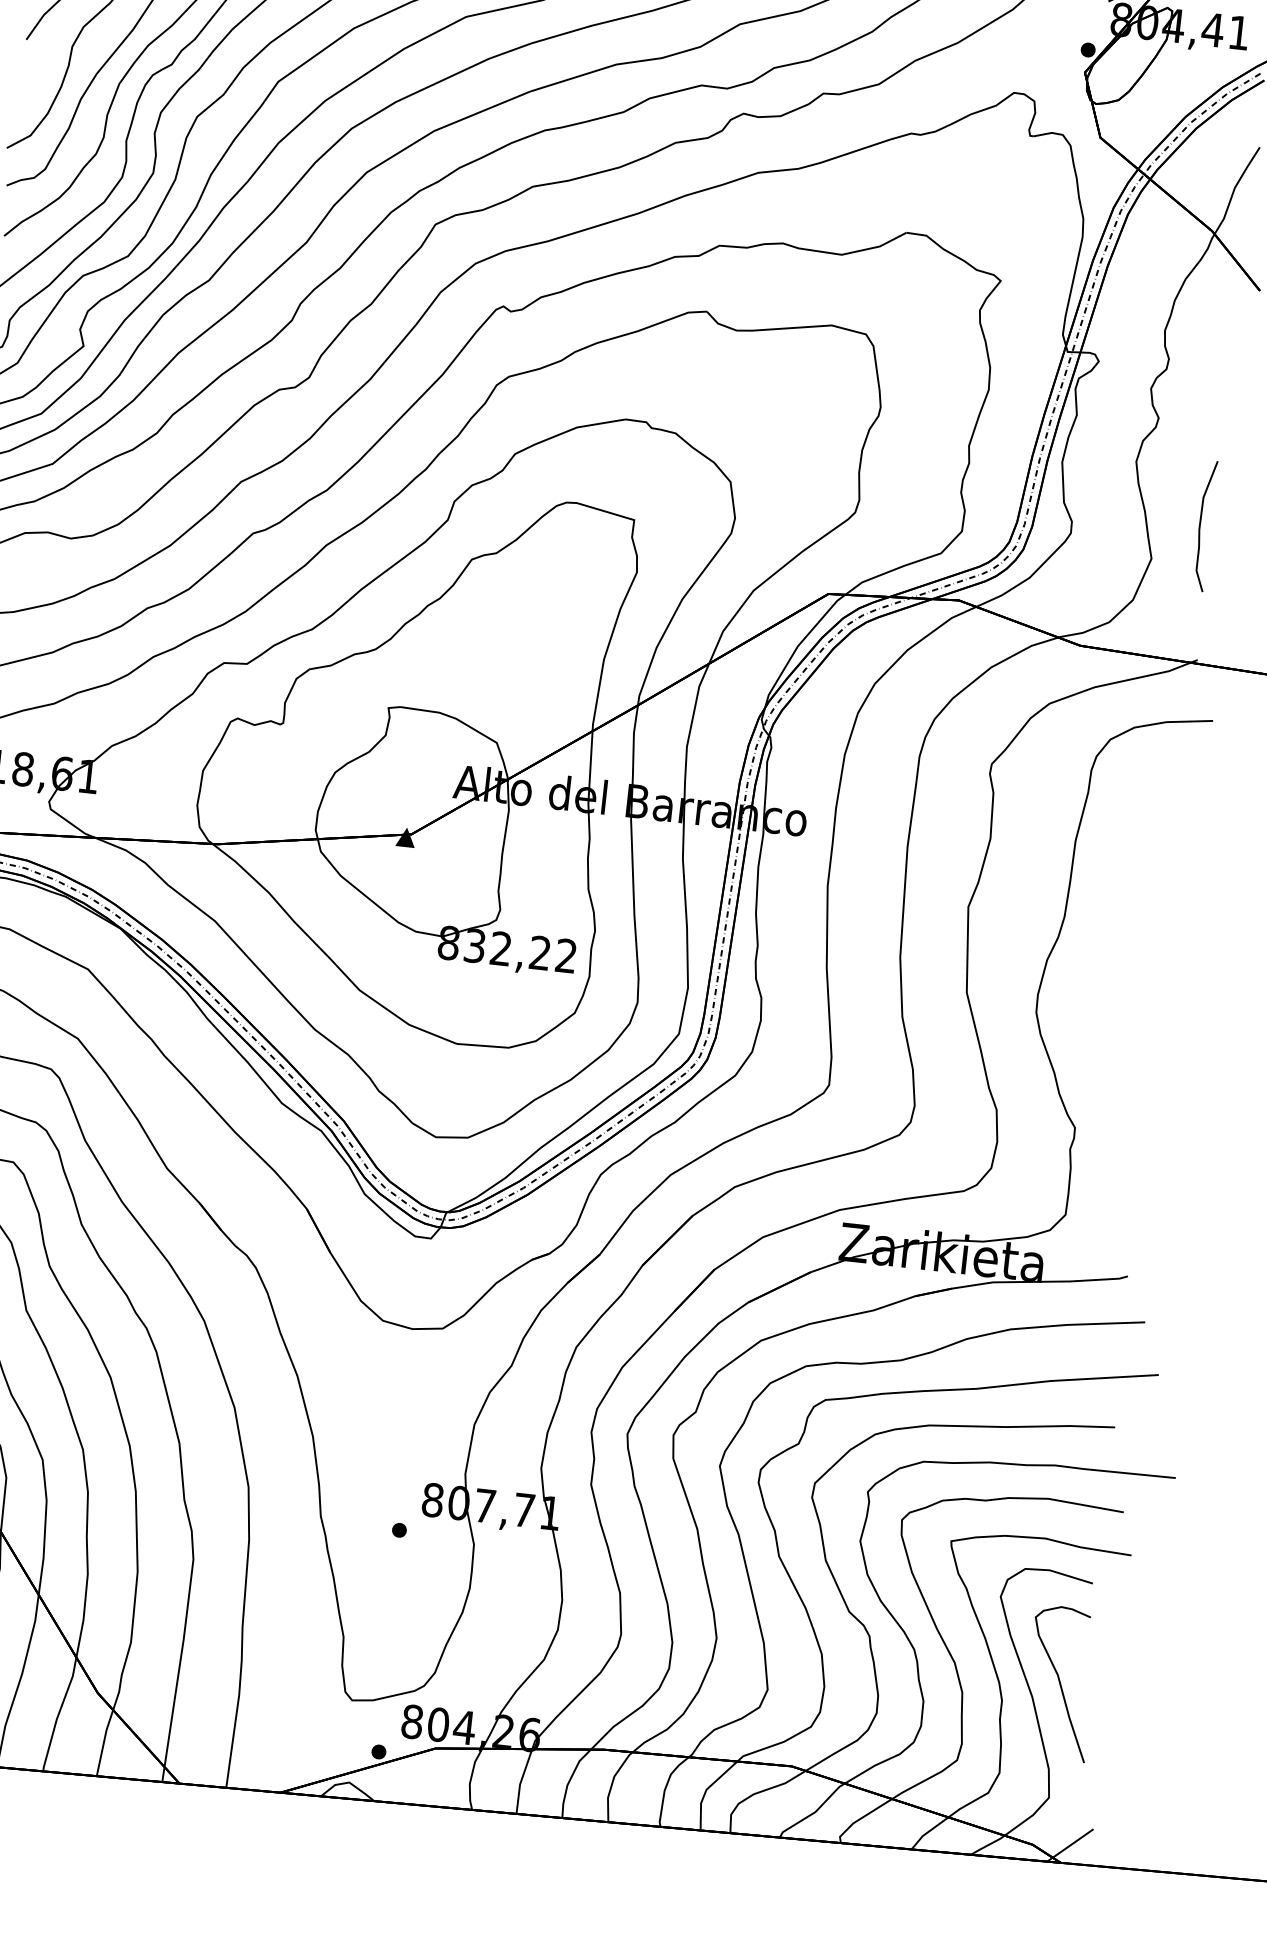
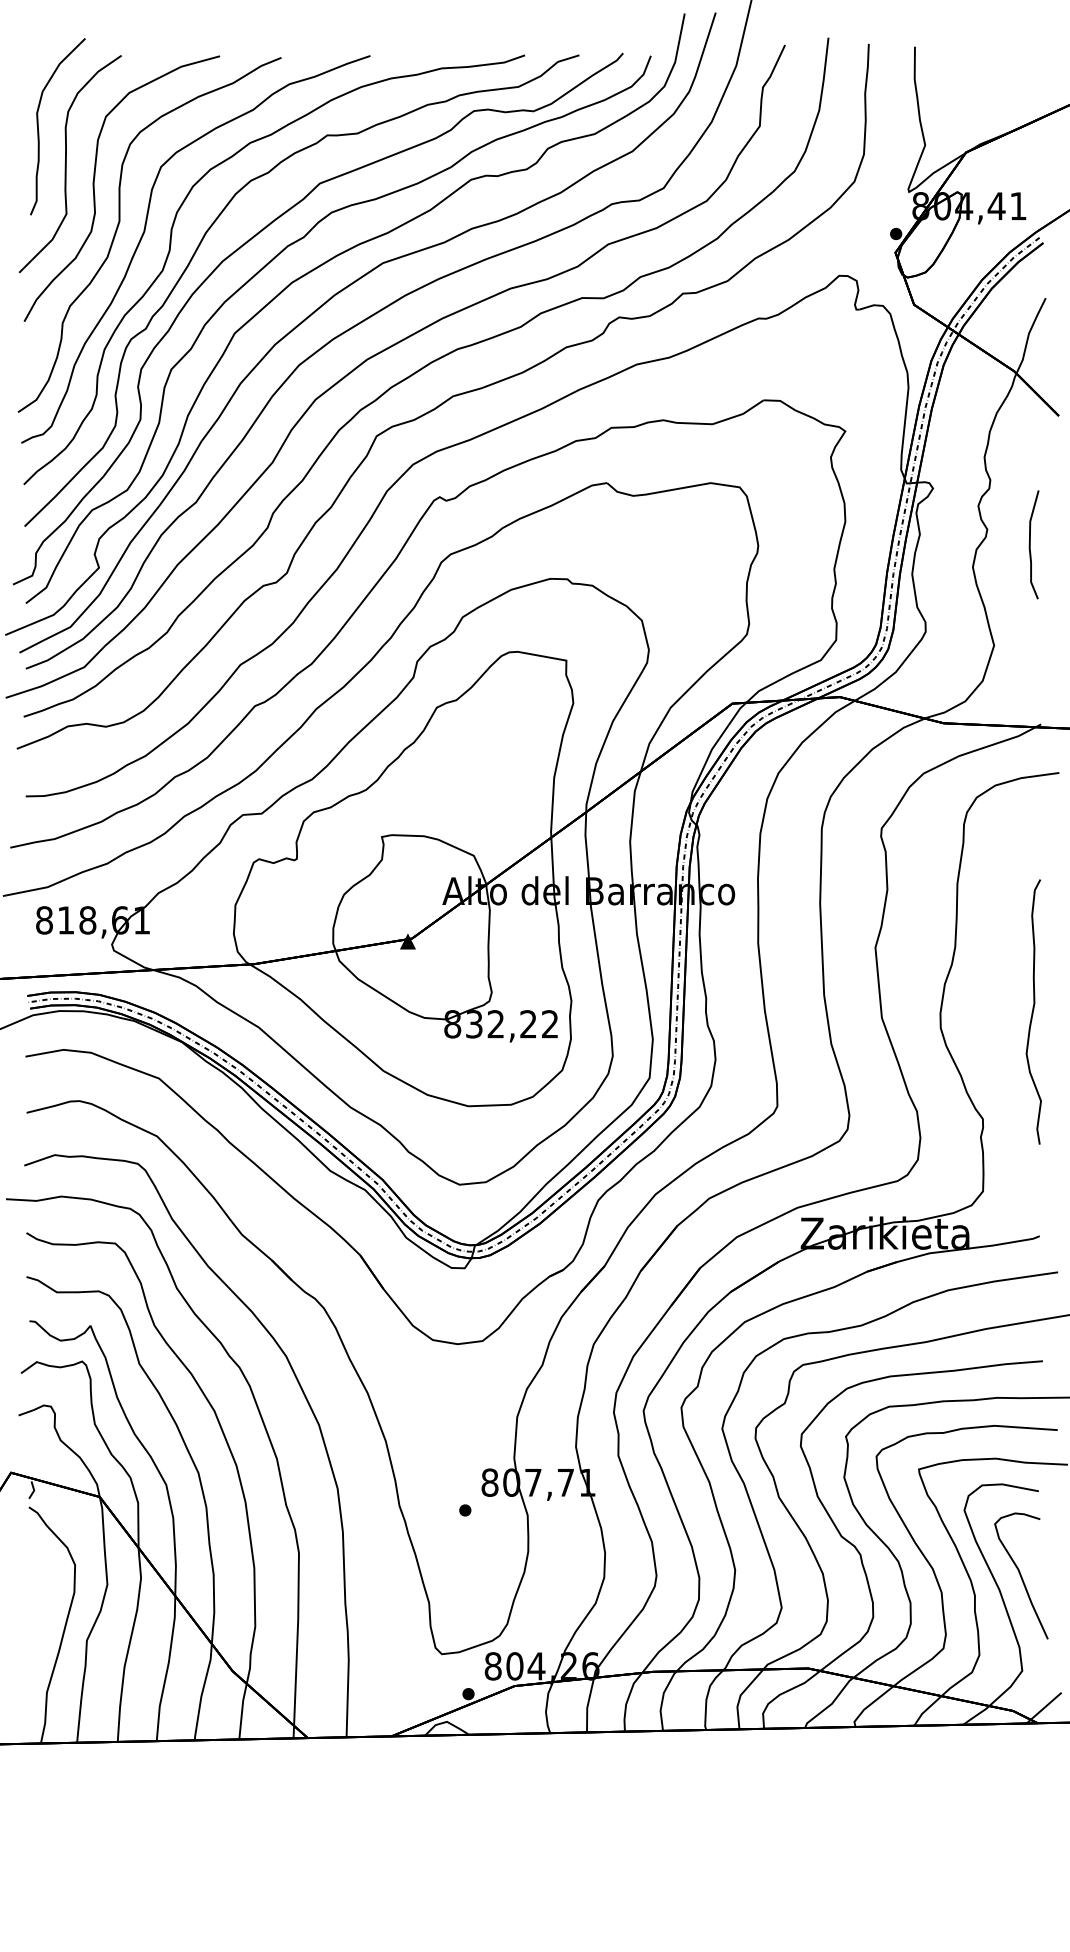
curve: (1200, 525) -> (1030, 544), moved
curve: (1150, 1004) -> (1033, 1011), added

